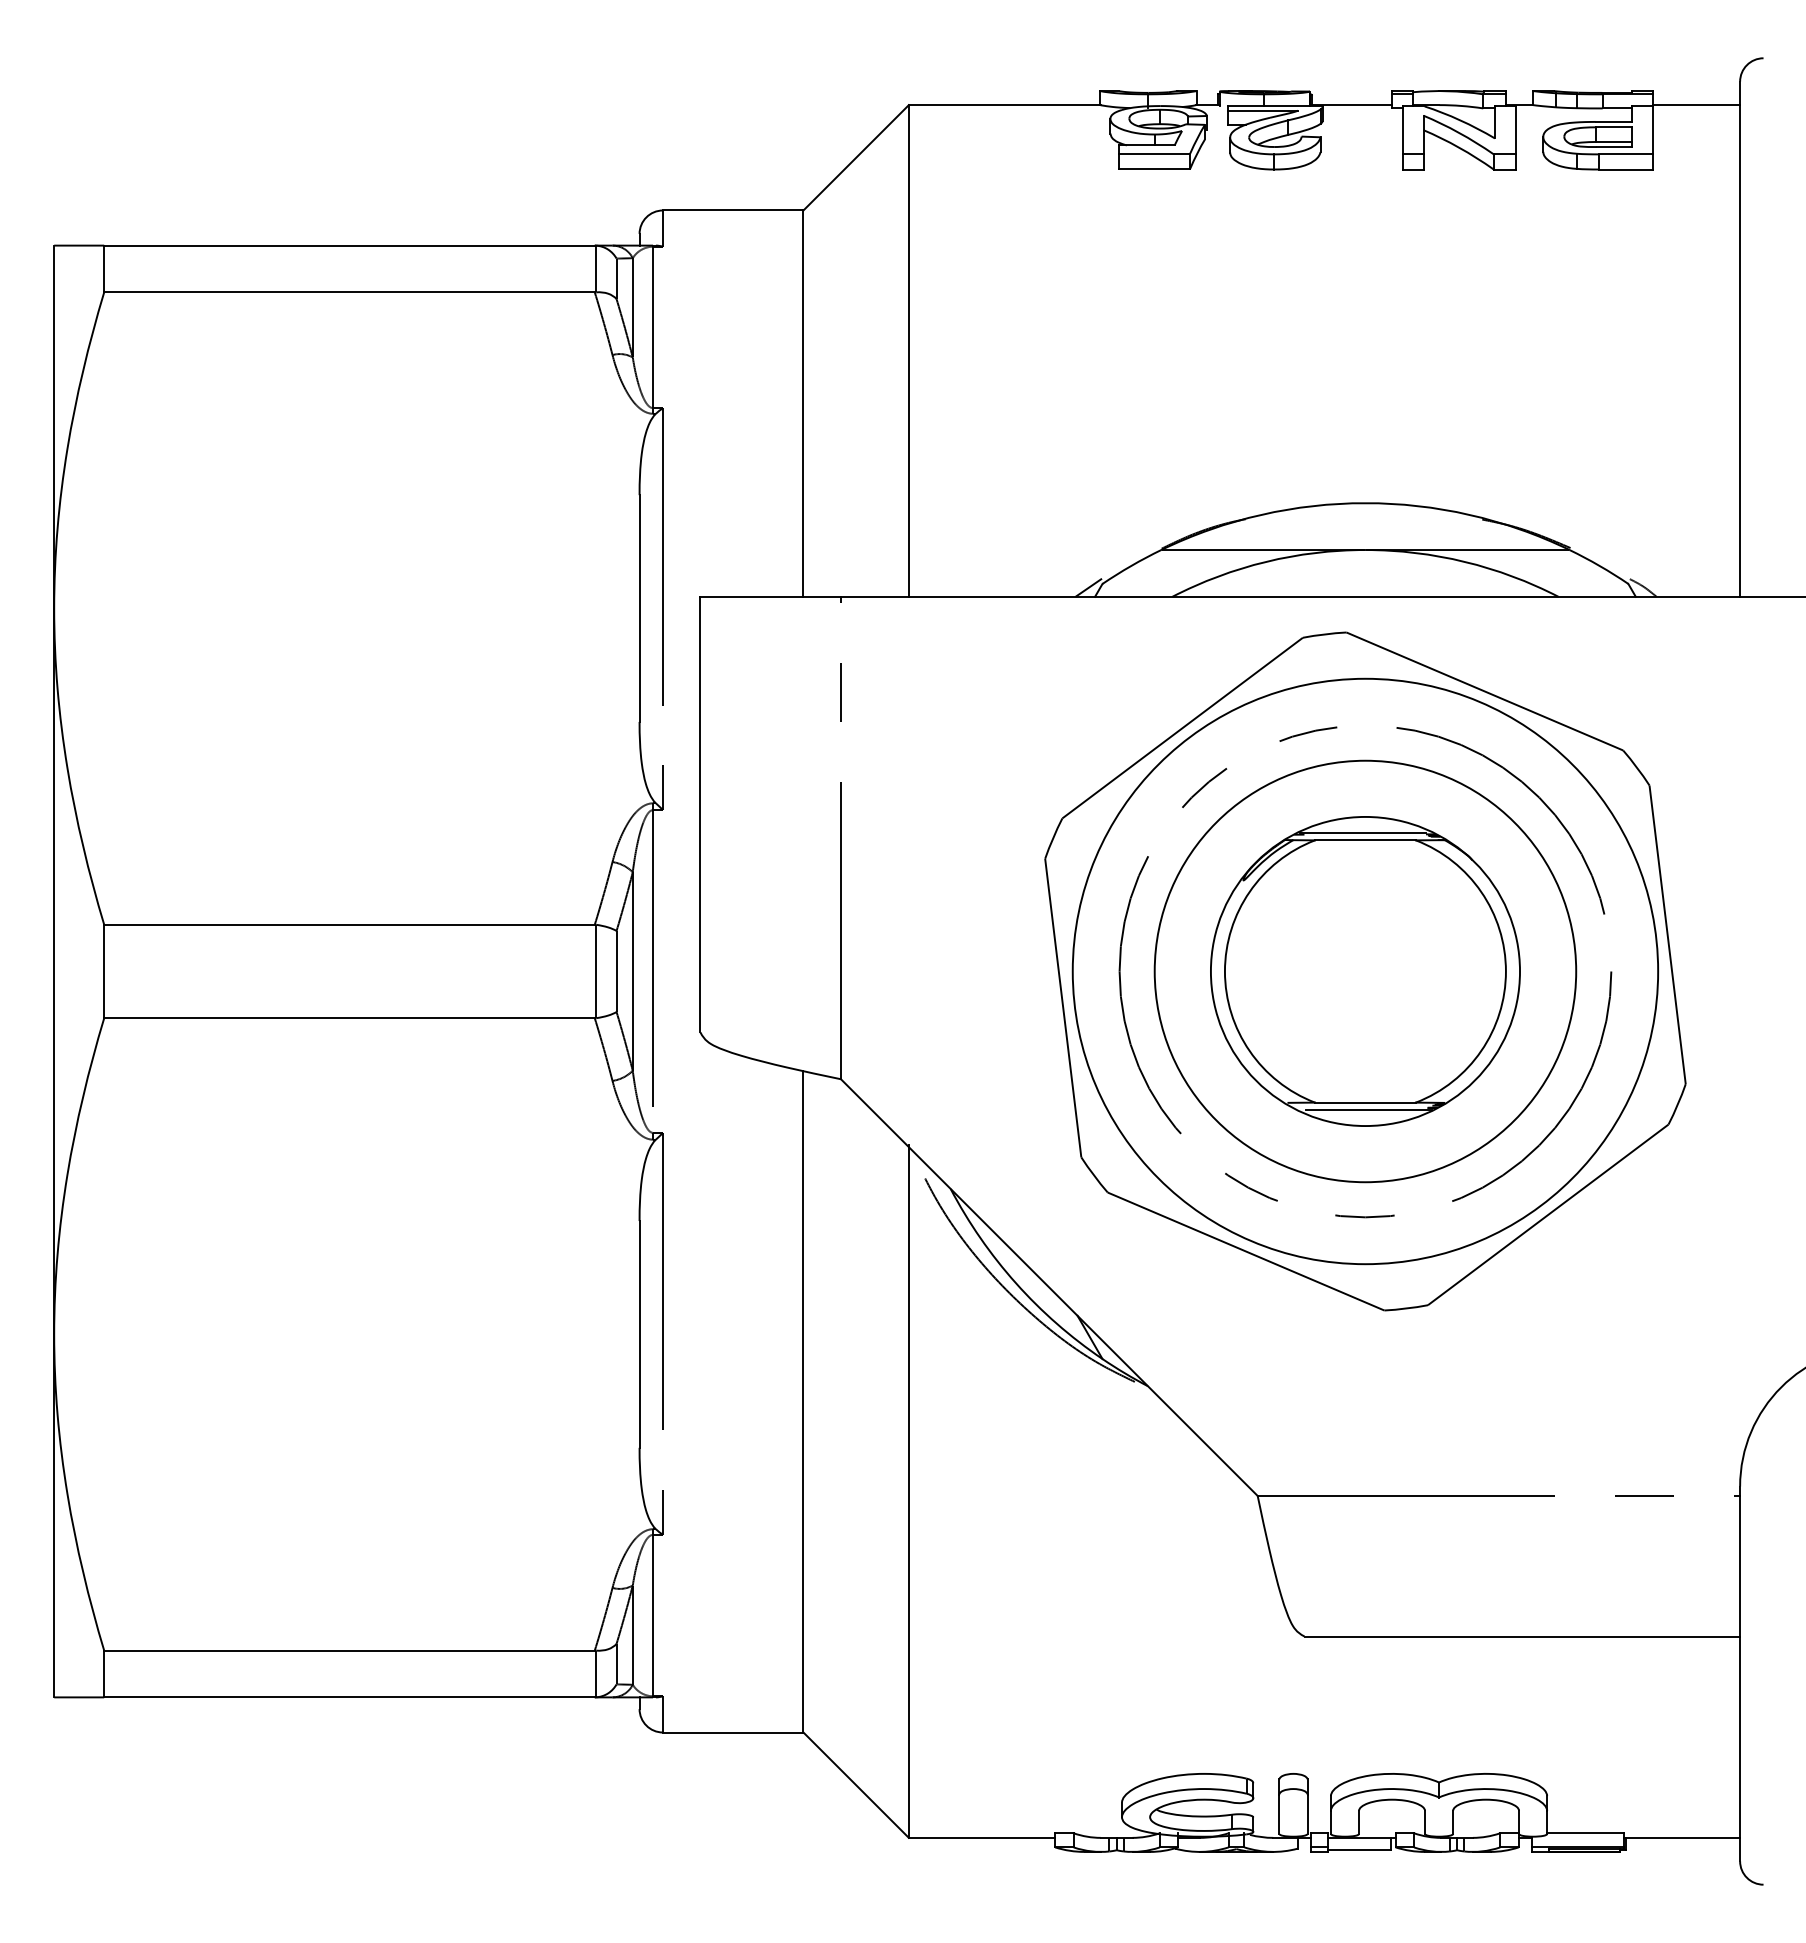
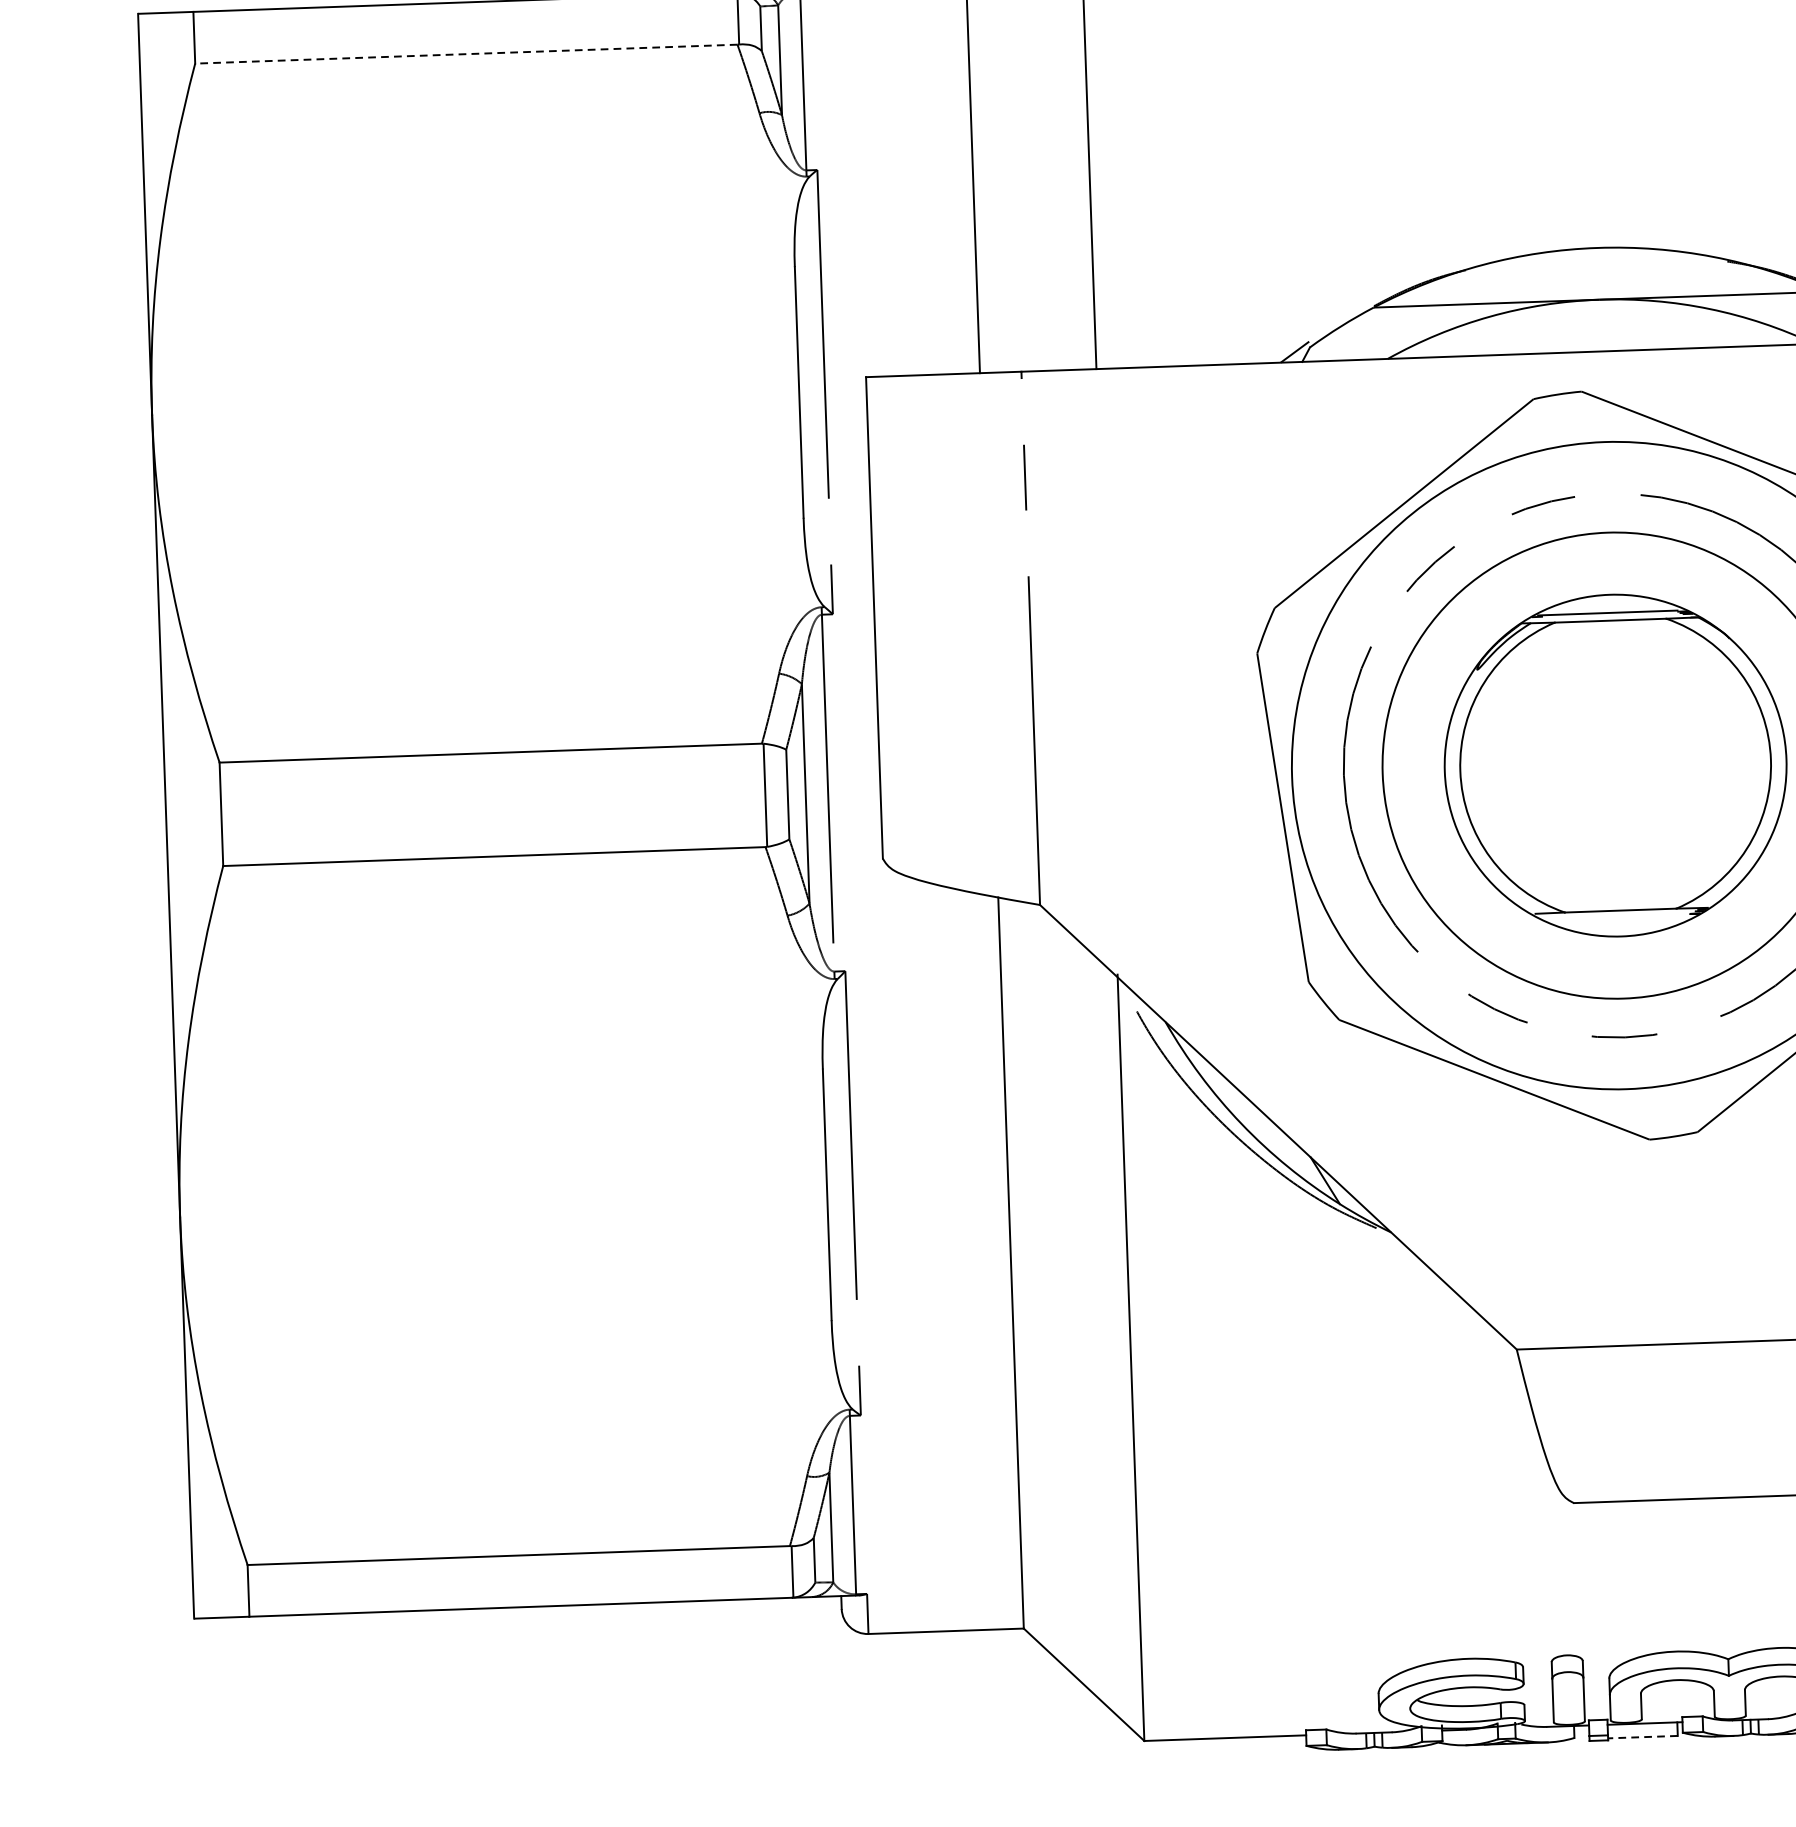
line: (349, 292) -> (466, 54), solid -> dashed
line: (1368, 1109) -> (1624, 918), removed
line: (1359, 1850) -> (1642, 1737), solid -> dashed

